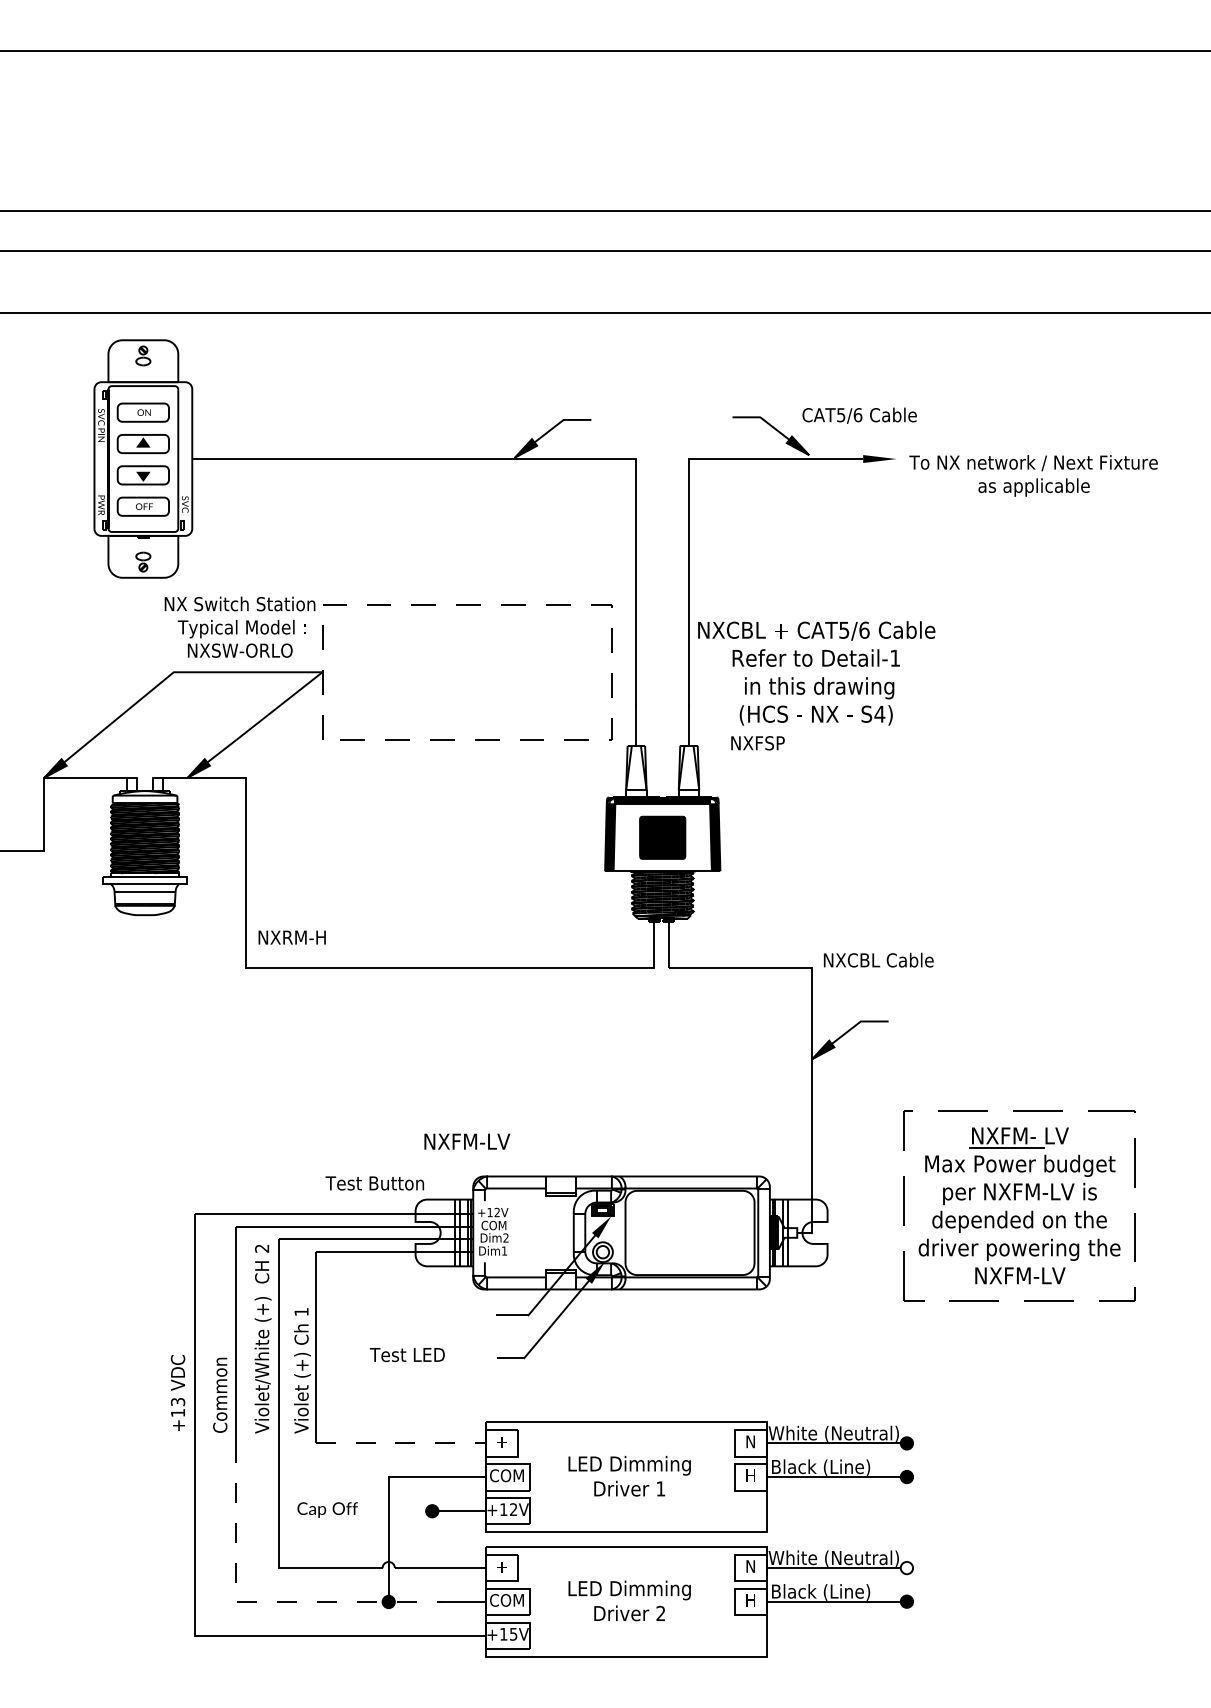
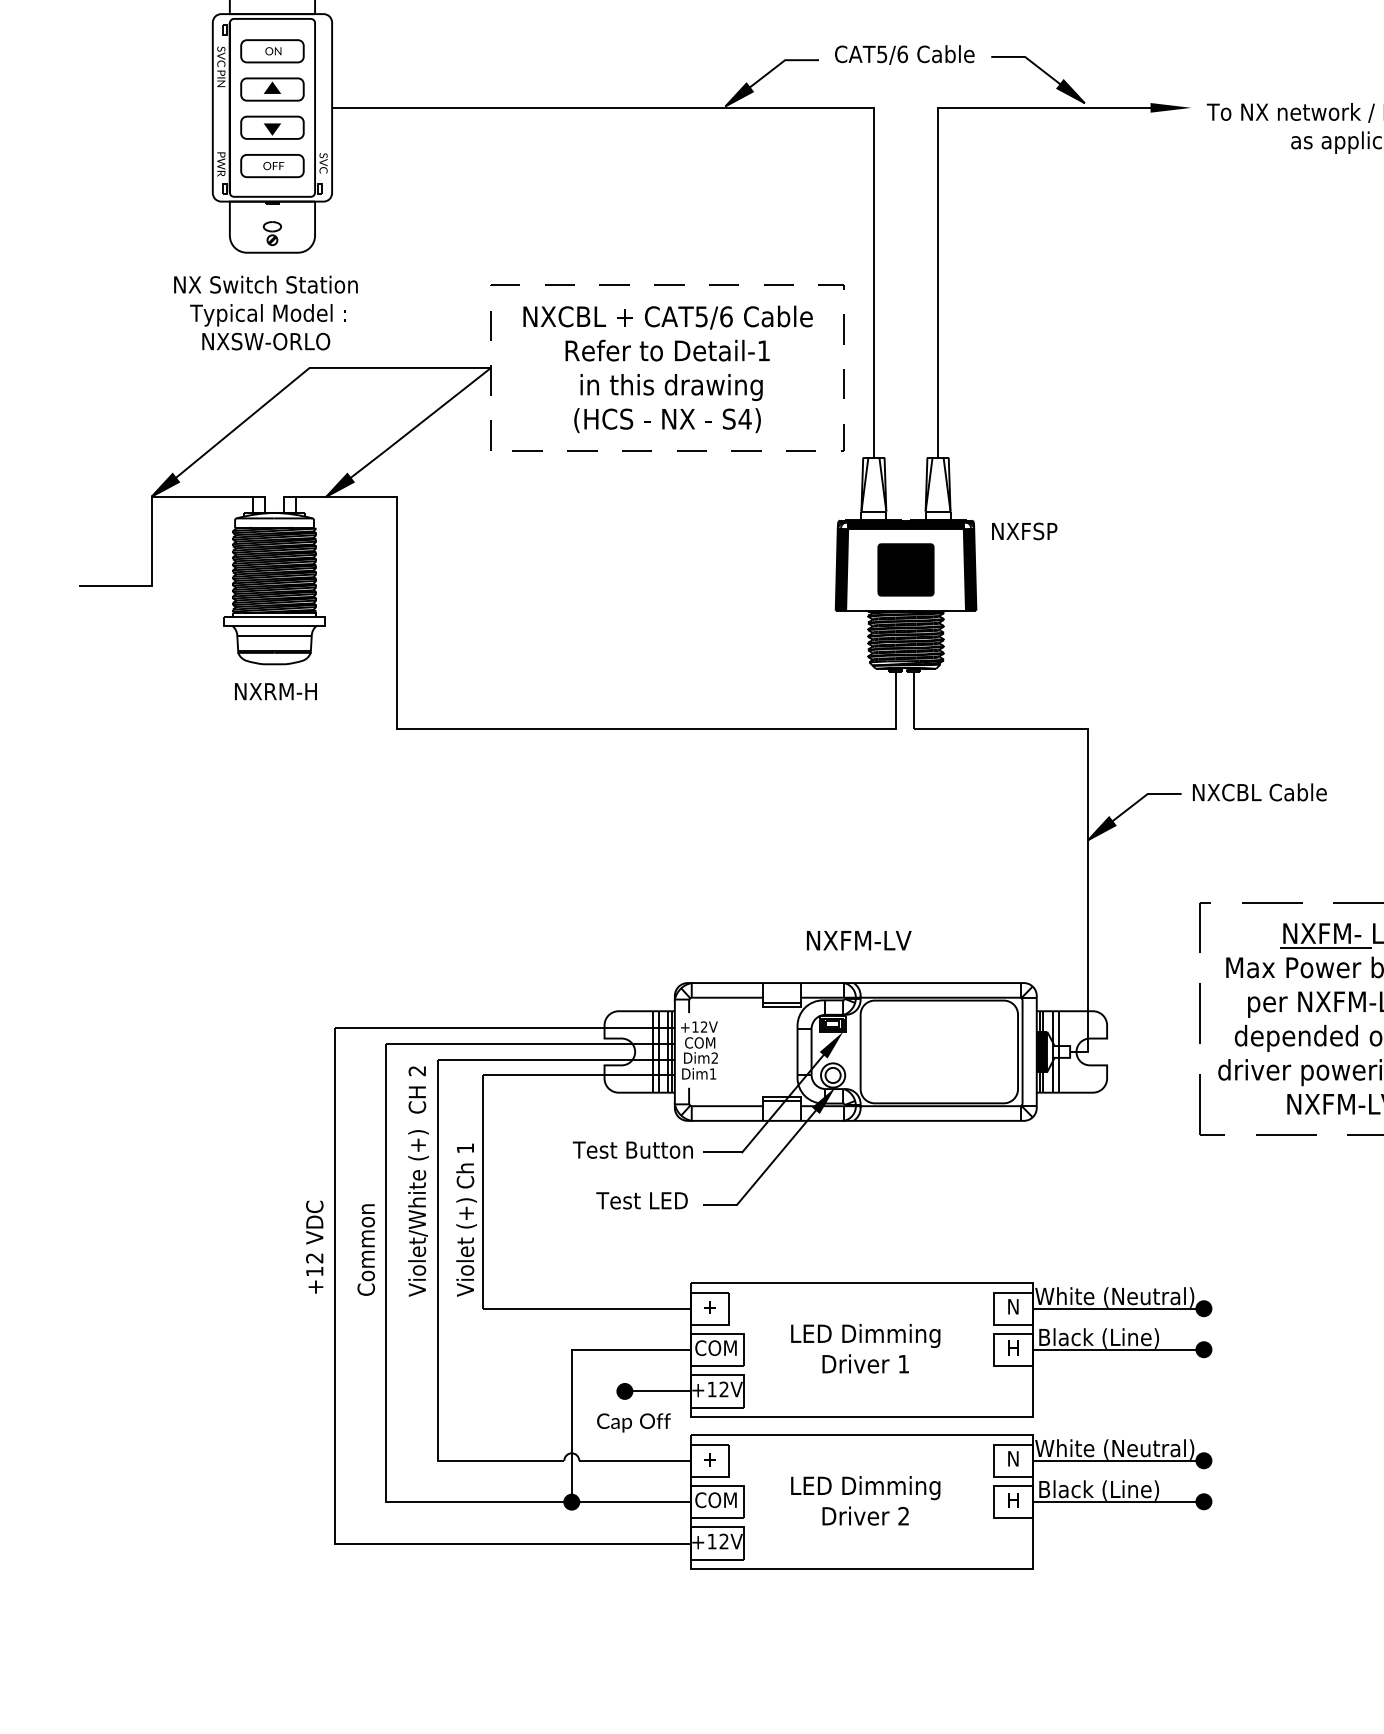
text: (859, 415) -> (904, 54), moved
text: (239, 626) -> (265, 312), moved
text: (816, 673) -> (667, 369), moved
text: (757, 743) -> (1024, 531), moved
text: (291, 937) -> (275, 691), moved
text: (878, 959) -> (1259, 791), moved
text: (467, 1141) -> (859, 940), moved
text: (374, 1183) -> (632, 1150), moved
text: (406, 1355) -> (641, 1201), moved
text: (178, 1402) -> (315, 1258), +13 -> +12
line: (401, 1443) -> (587, 1308), dashed -> solid
text: (327, 1509) -> (633, 1422), moved
fill: (906, 1567) -> (1203, 1460), added
line: (259, 1601) -> (414, 1501), dashed -> solid
text: (513, 1633) -> (723, 1540), +15V -> +12V

